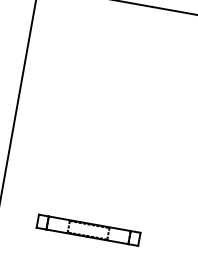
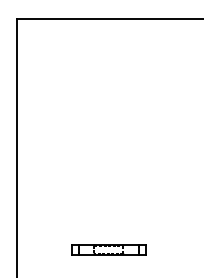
part: (88, 230) -> (108, 249), size x0.71

